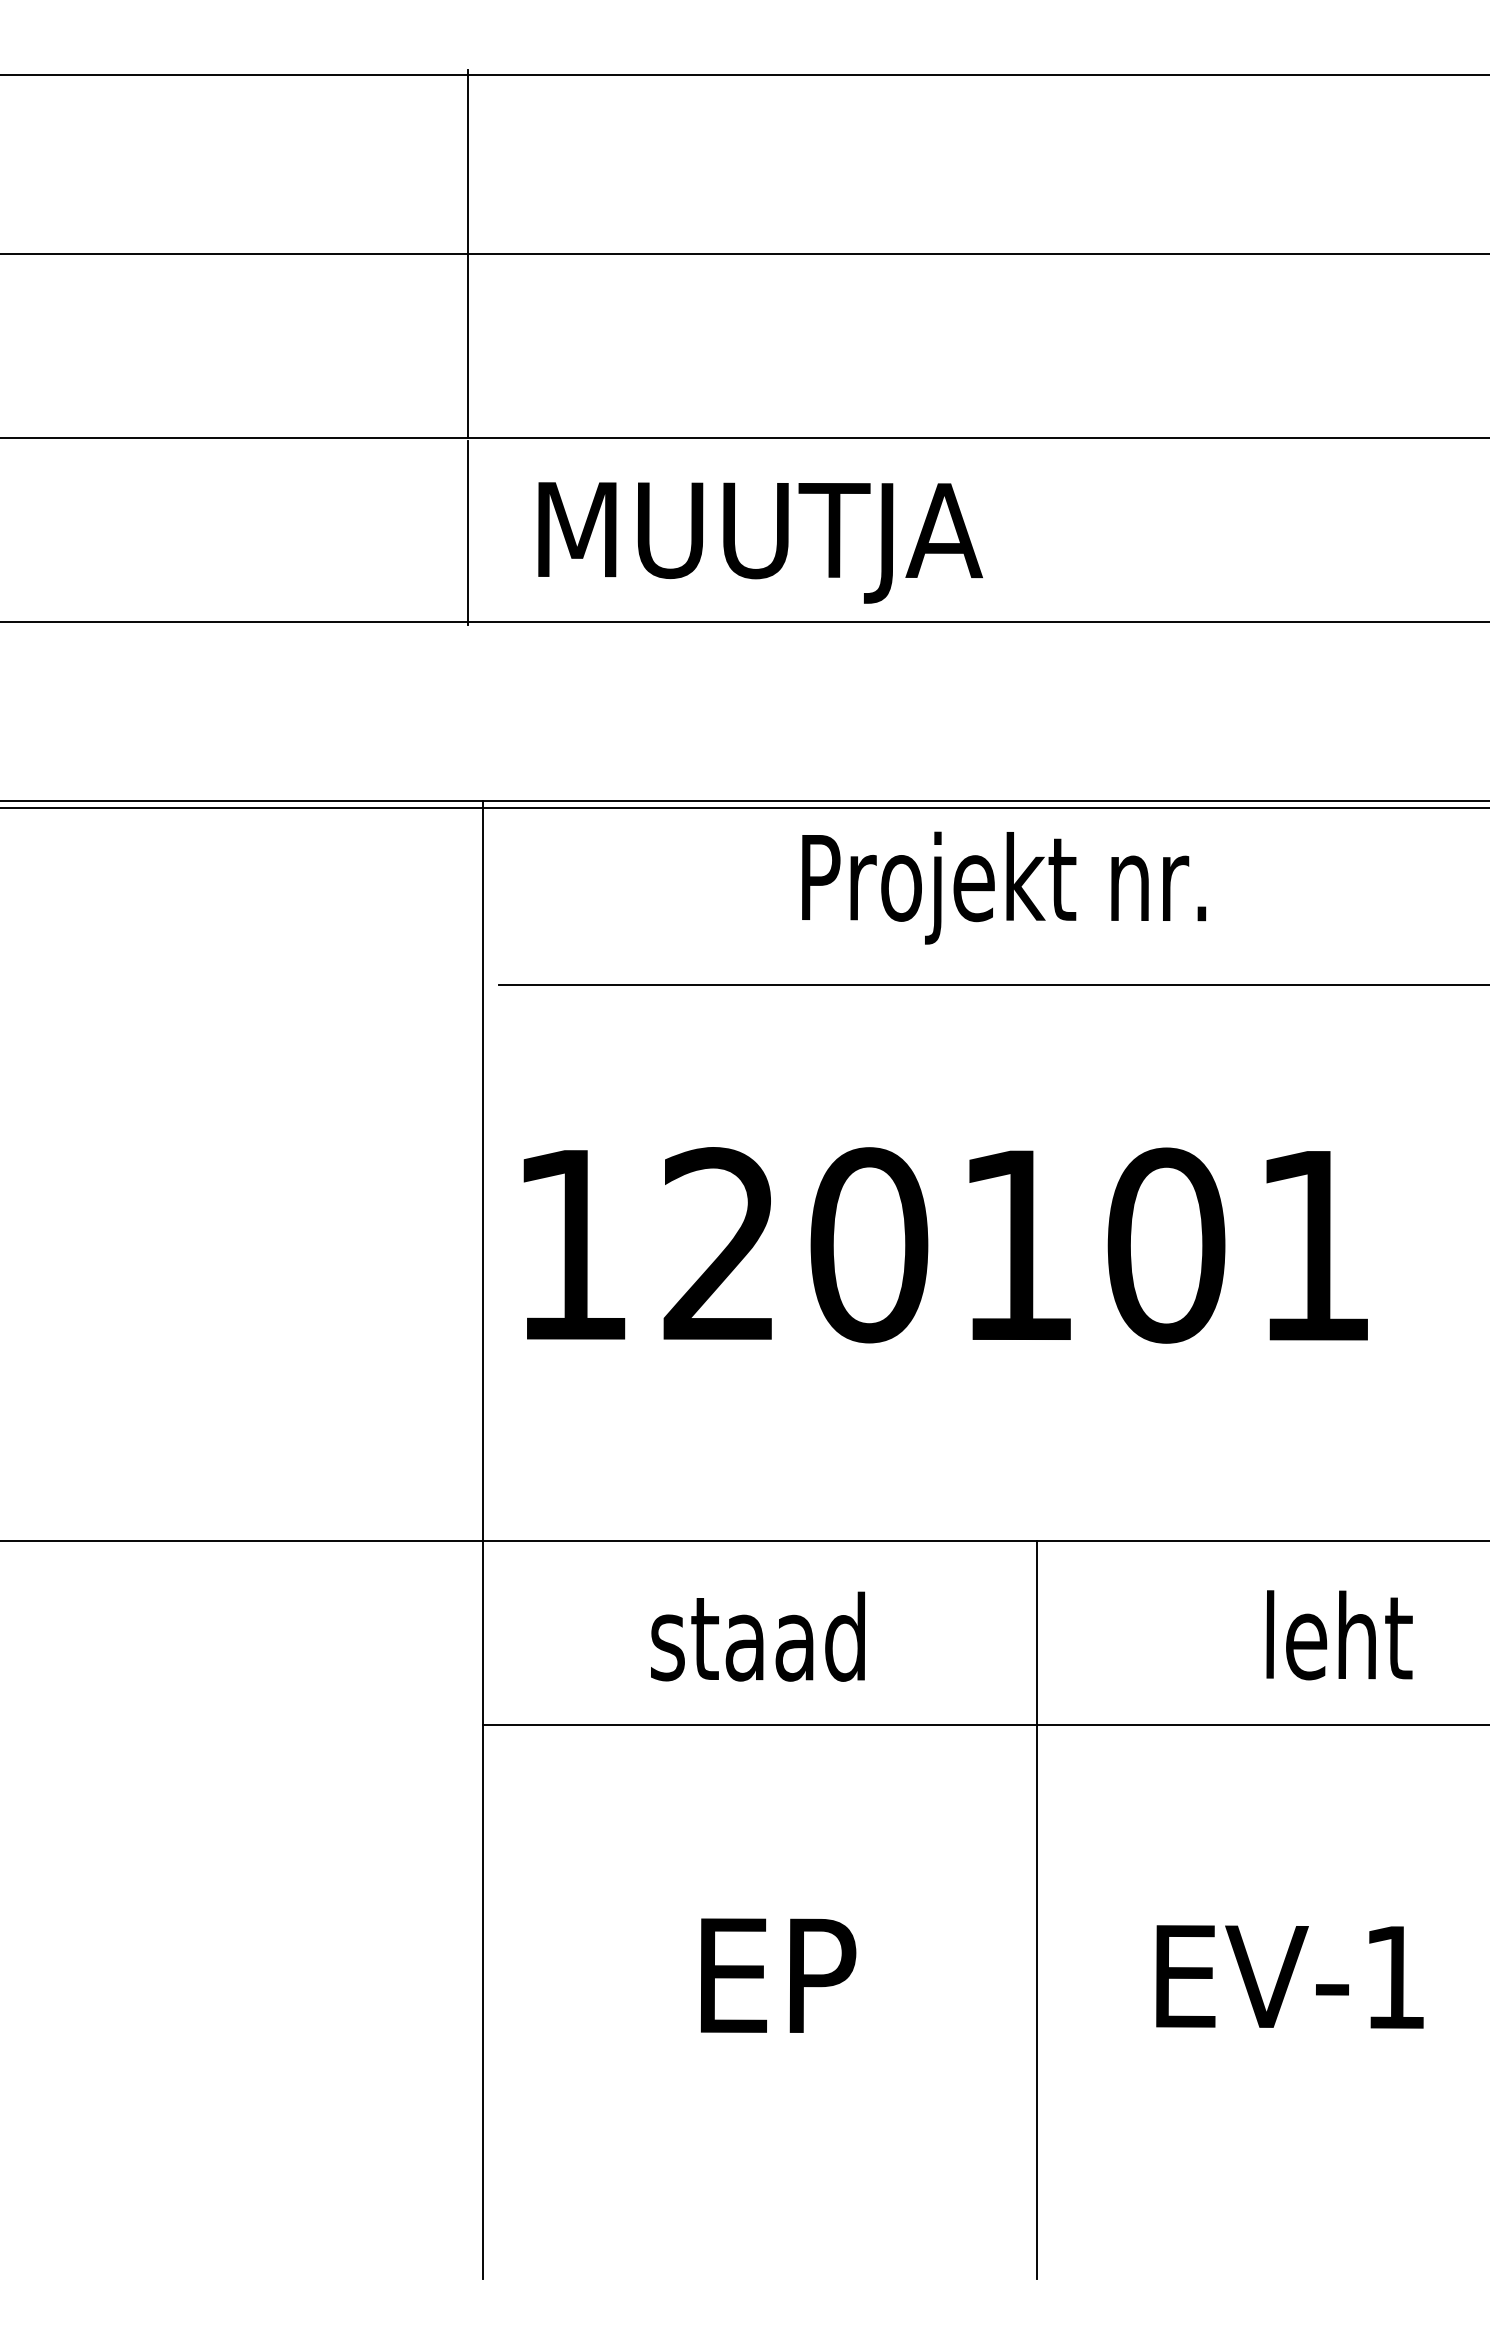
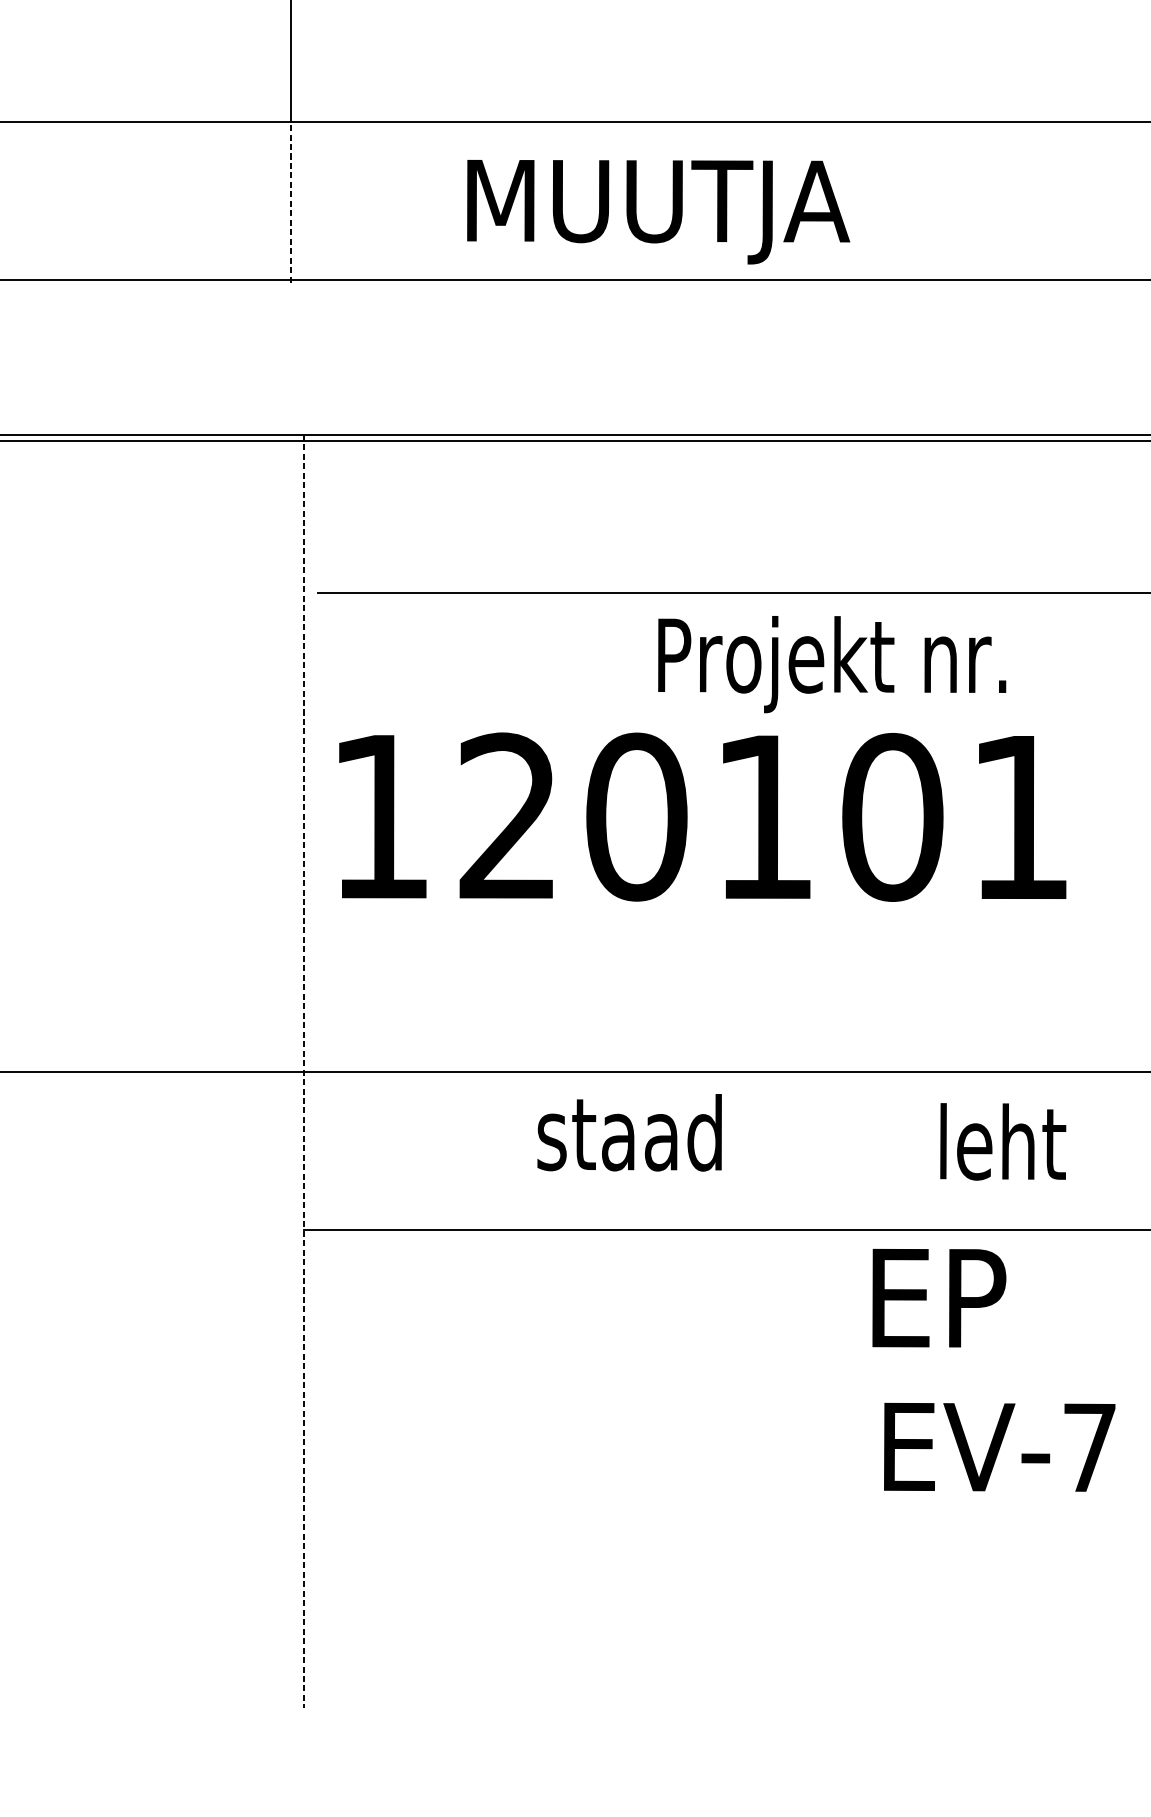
line: (468, 532) -> (291, 203), solid -> dashed
text: (760, 542) -> (658, 211), moved
text: (1004, 887) -> (832, 663), moved
line: (482, 1540) -> (303, 1071), solid -> dashed
text: (1339, 1635) -> (1003, 1142), moved
text: (757, 1636) -> (629, 1132), moved
line: (1037, 1910) -> (781, 1390), removed
text: (778, 1975) -> (939, 1297), moved
text: (1394, 1977) -> (1089, 1447), EV-1 -> EV-7

